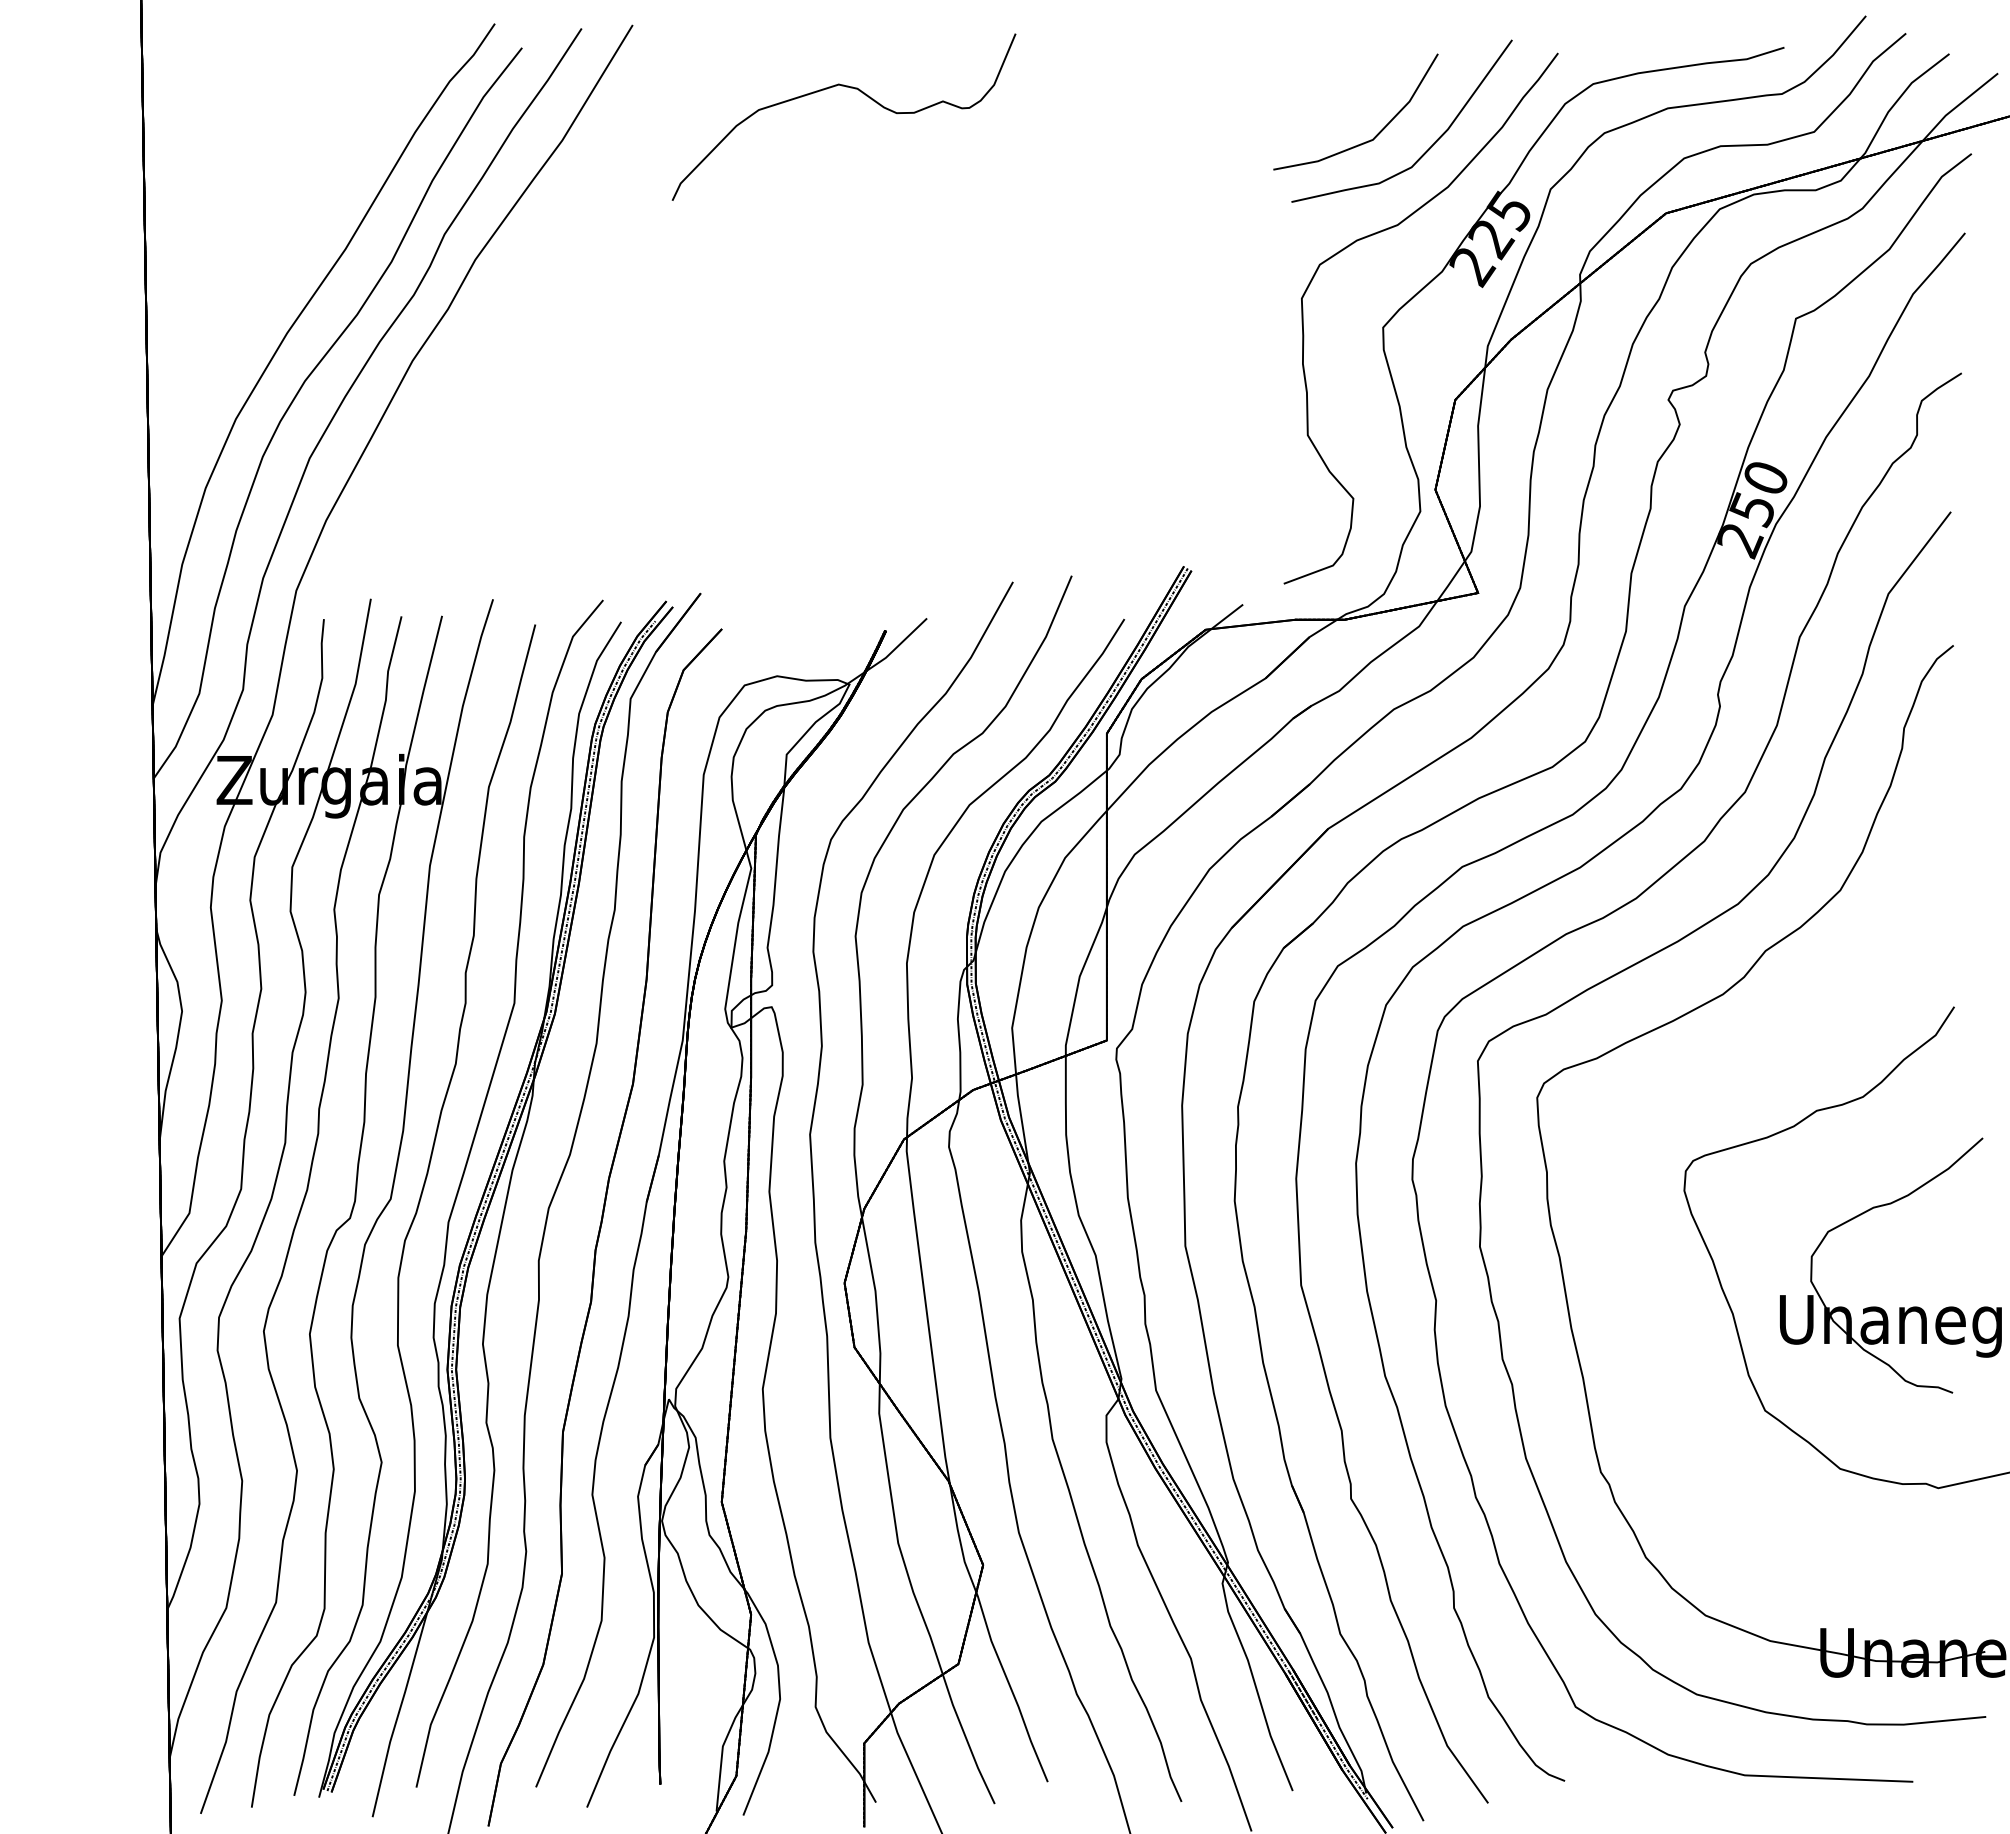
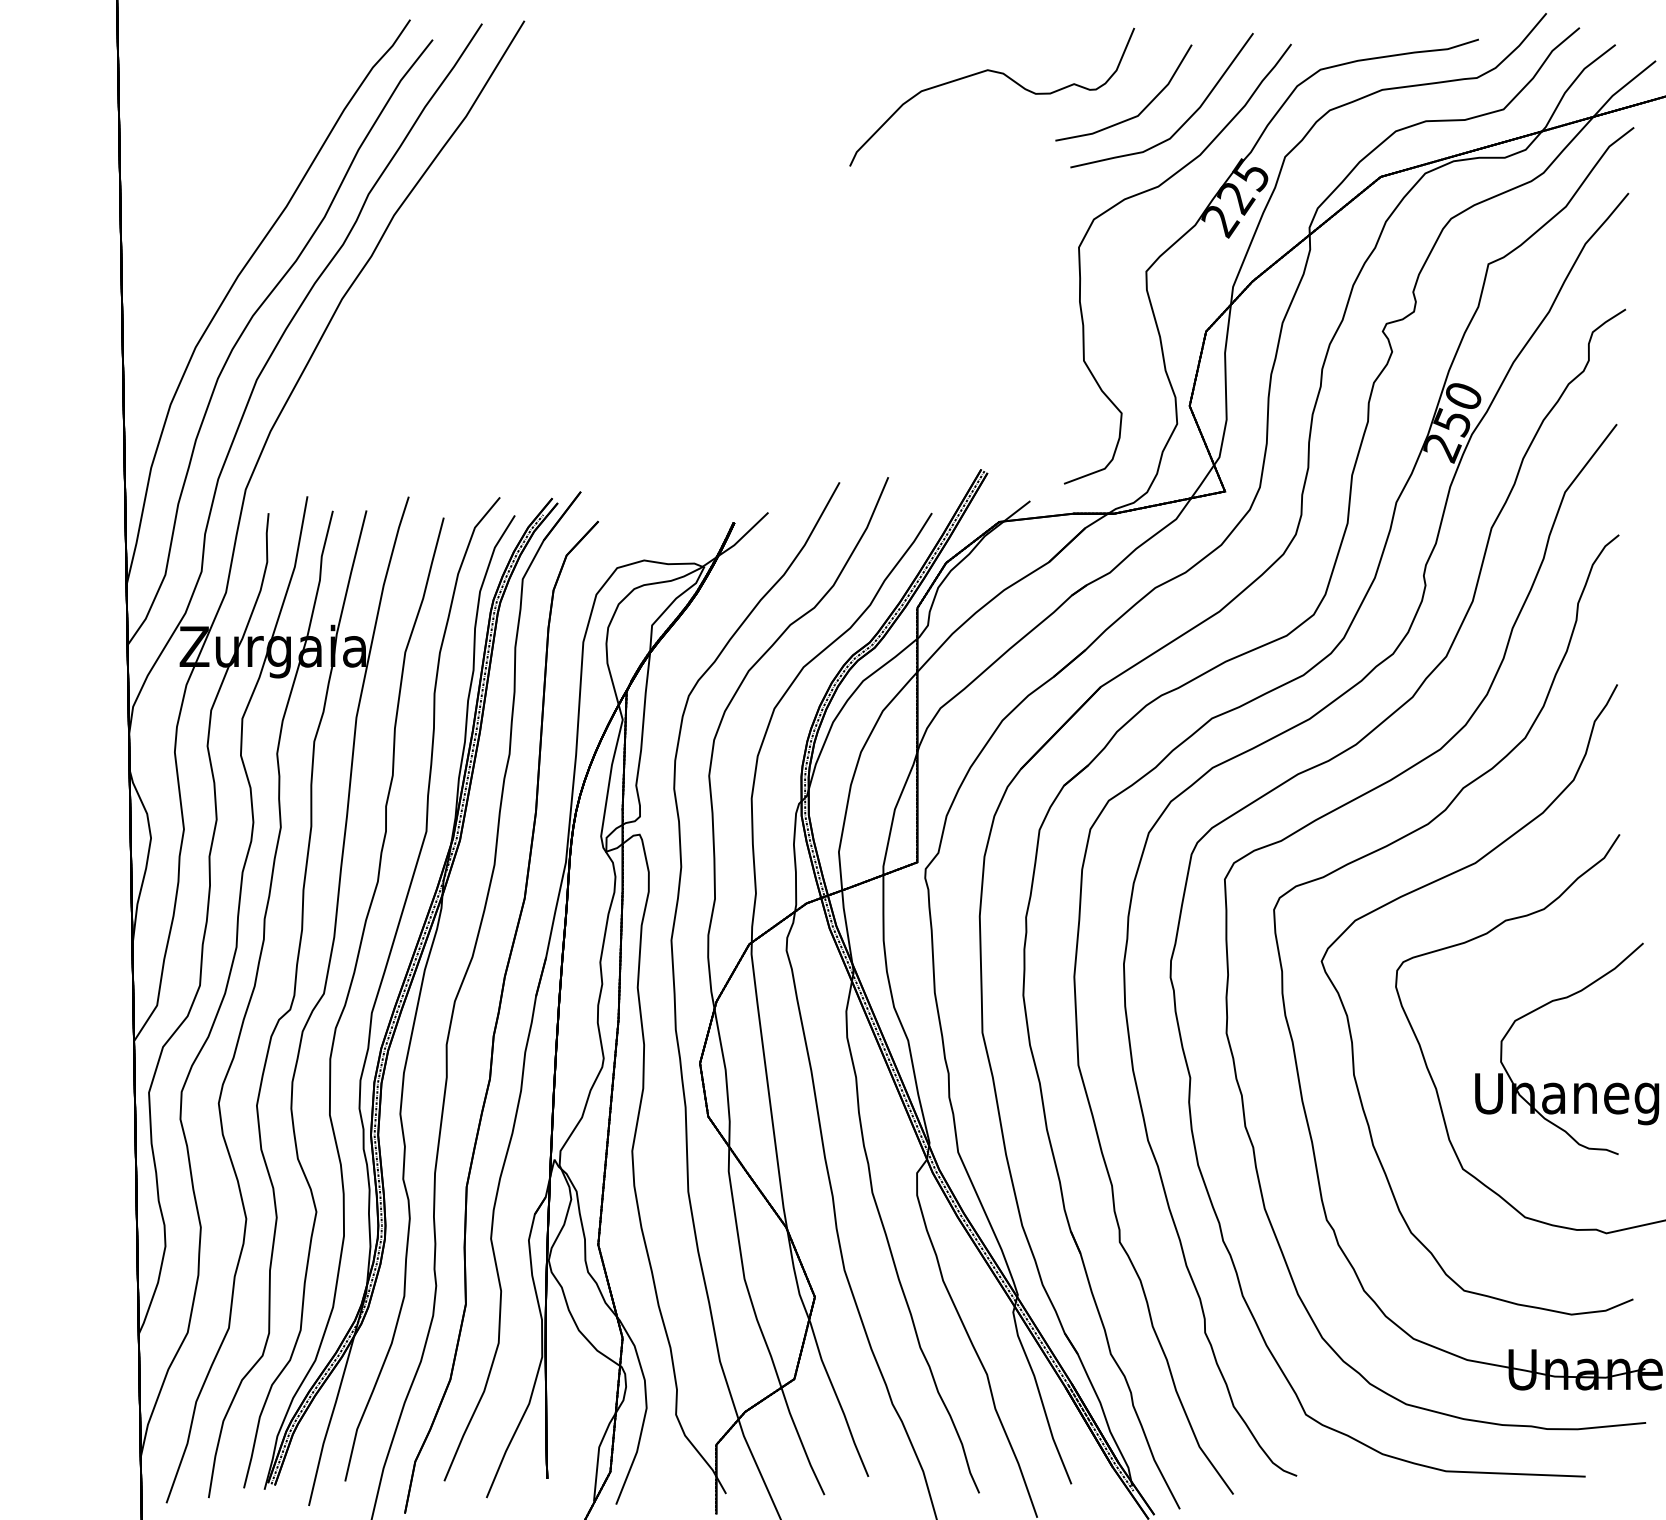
curve: (850, 88) -> (997, 73), moved
part: (1723, 1068) -> (1428, 885), added

